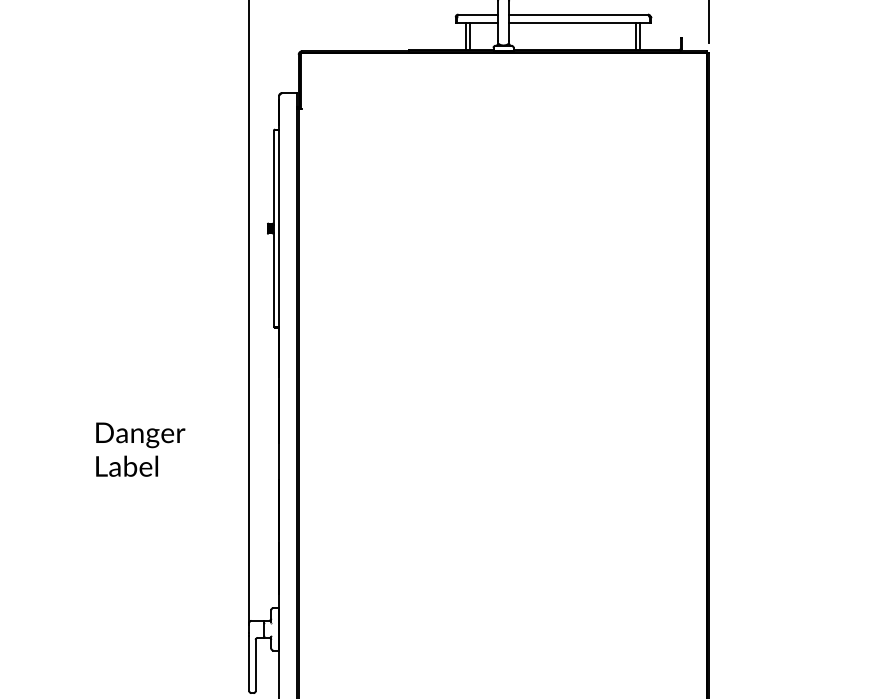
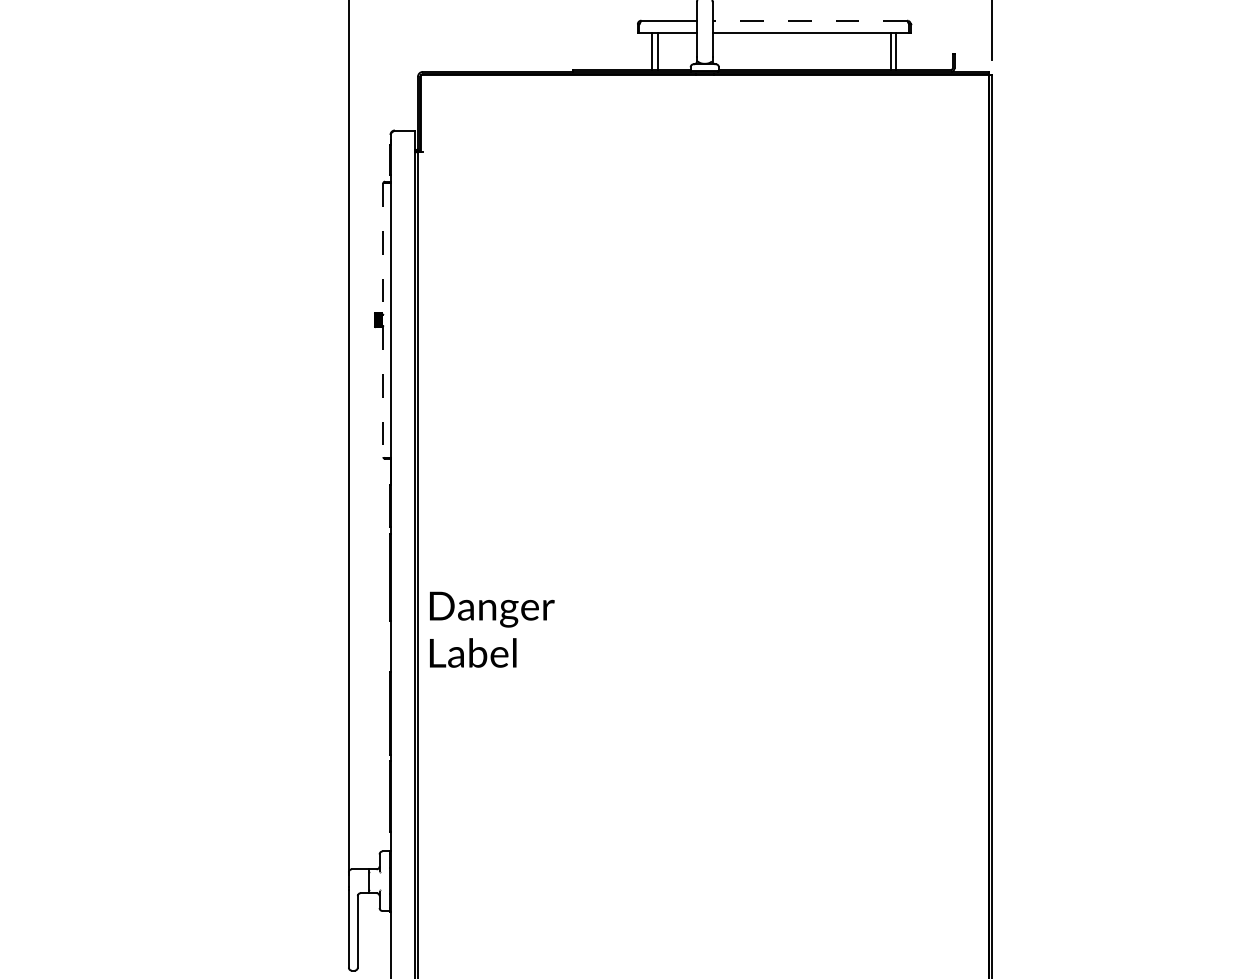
line: (578, 14) -> (809, 20), solid -> dashed
line: (274, 228) -> (384, 320), solid -> dashed
text: (140, 449) -> (491, 629), moved

